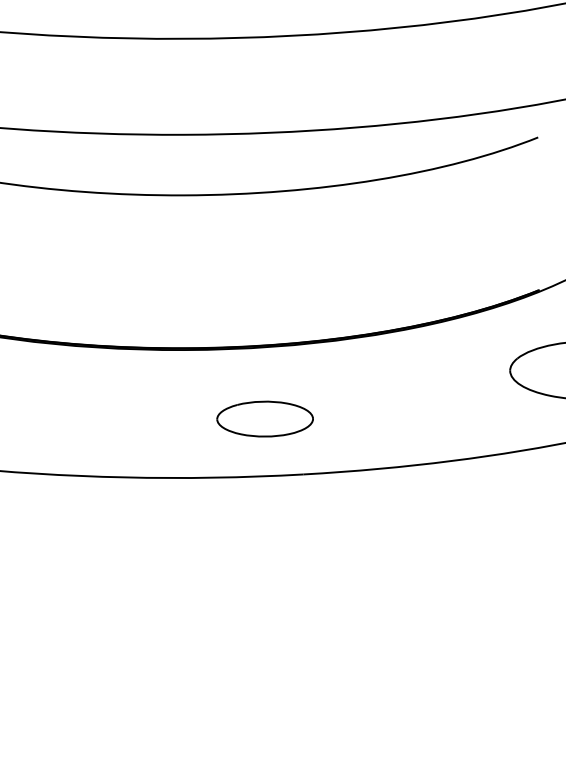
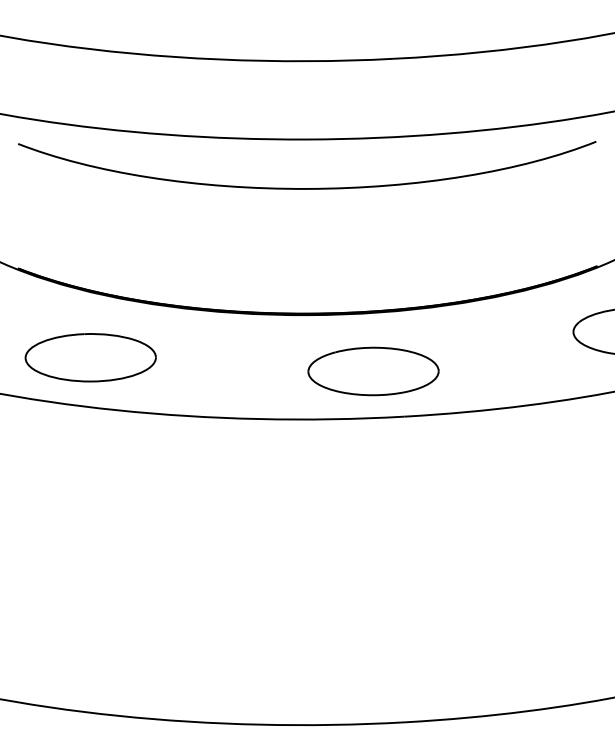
part: (265, 419) -> (373, 371), size x1.67

